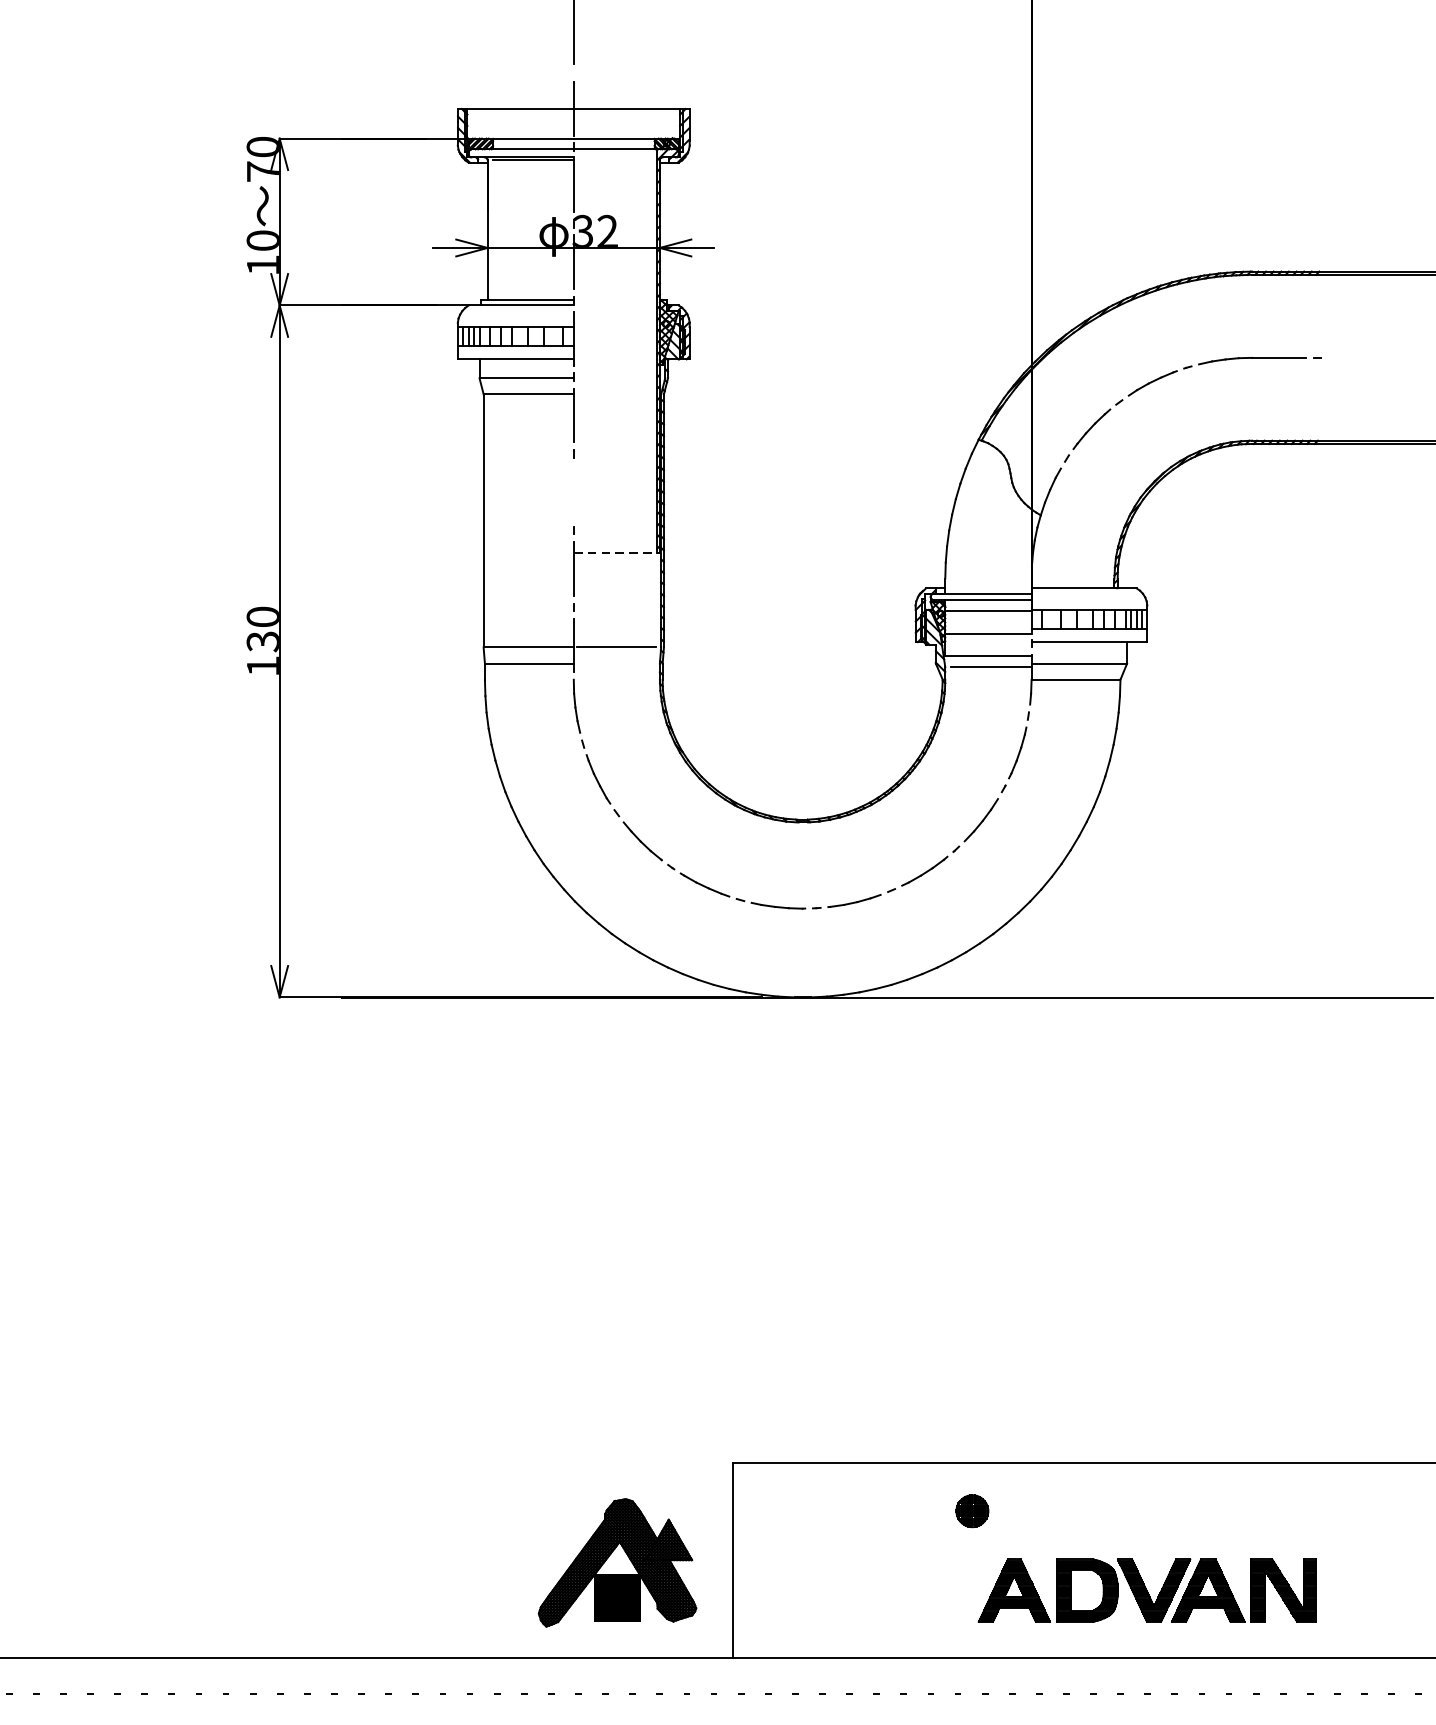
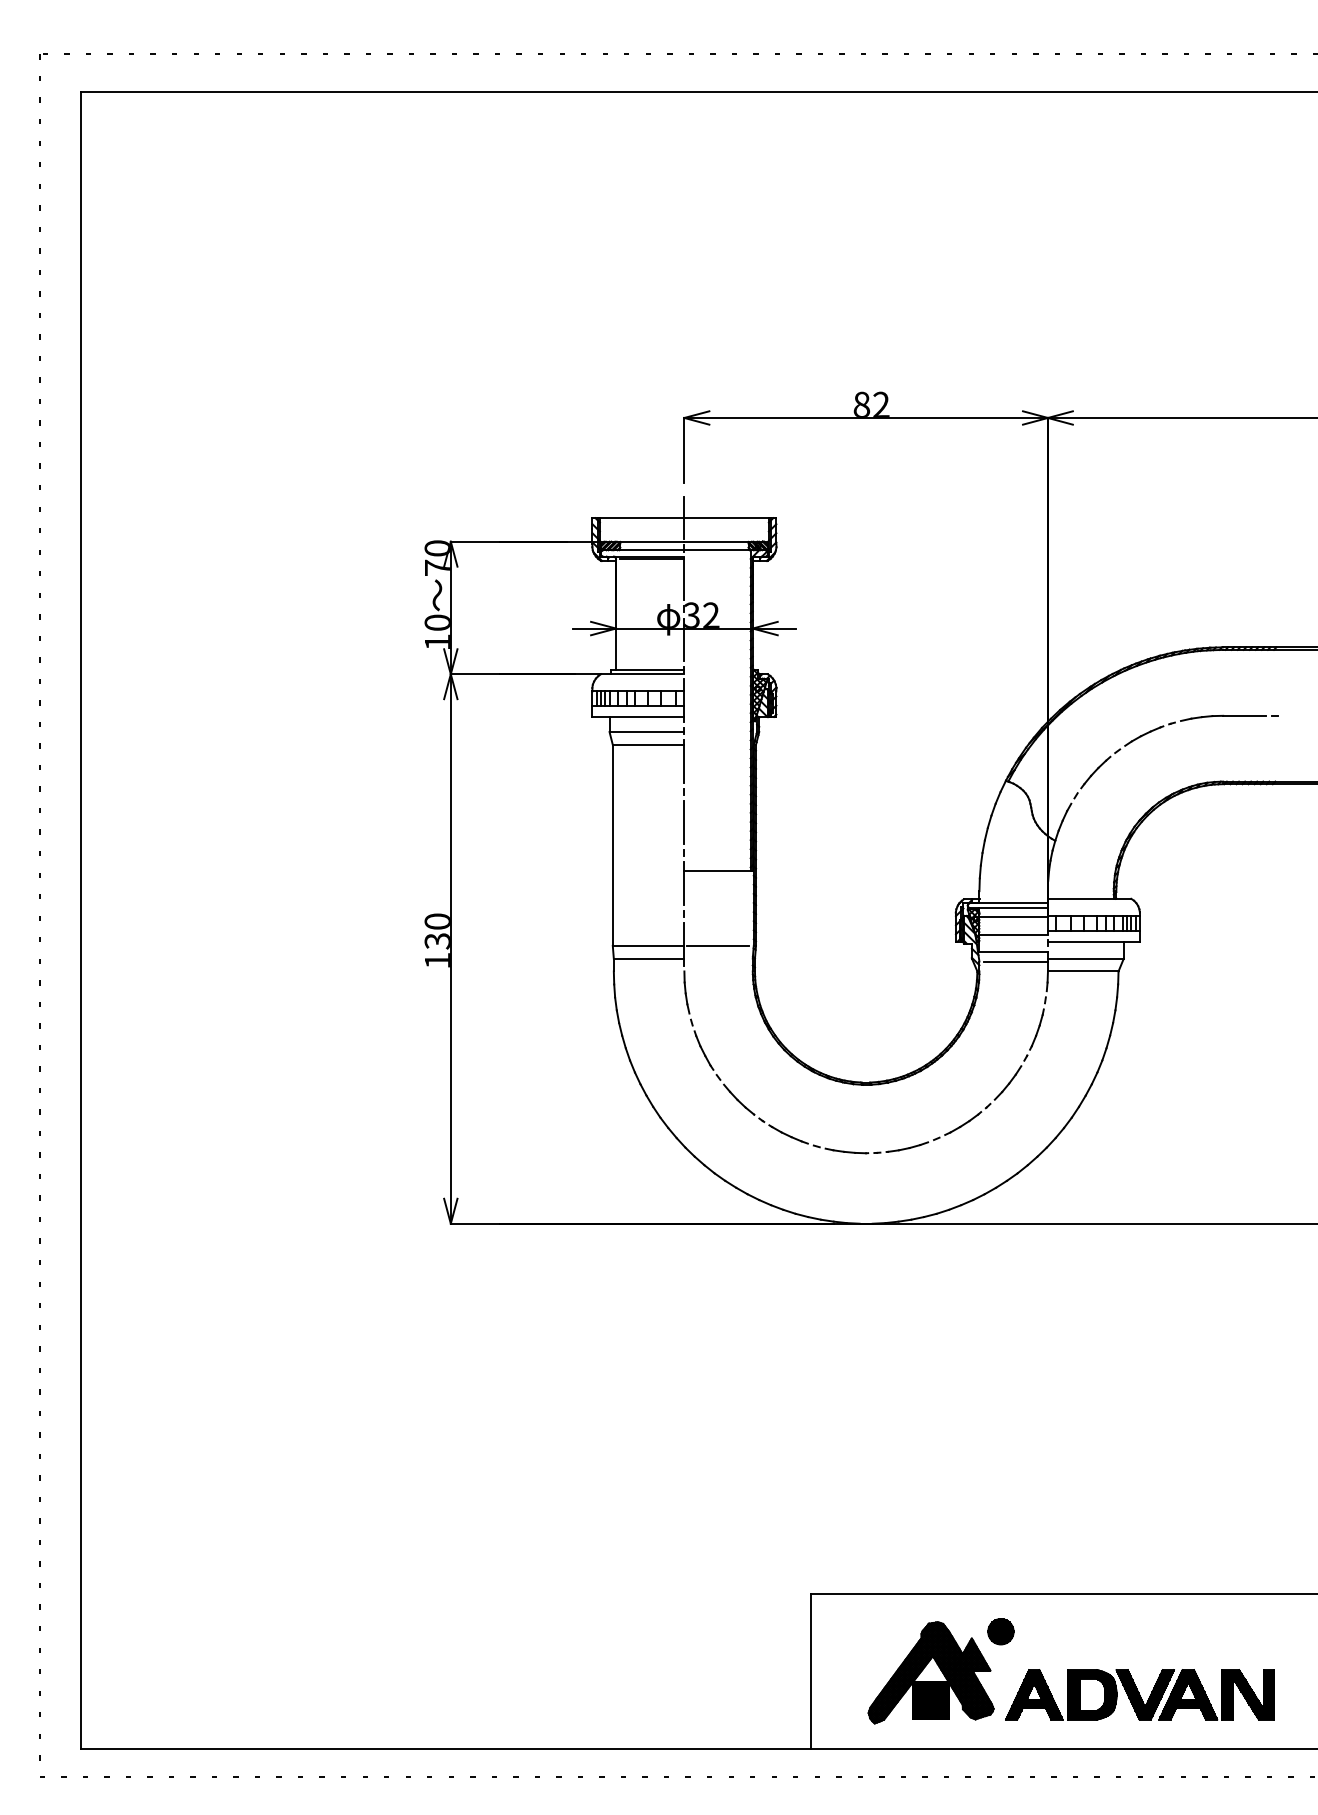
line: (573, 492) -> (684, 822), added
line: (617, 553) -> (719, 871), dashed -> solid
part: (616, 1562) -> (930, 1672), moved

